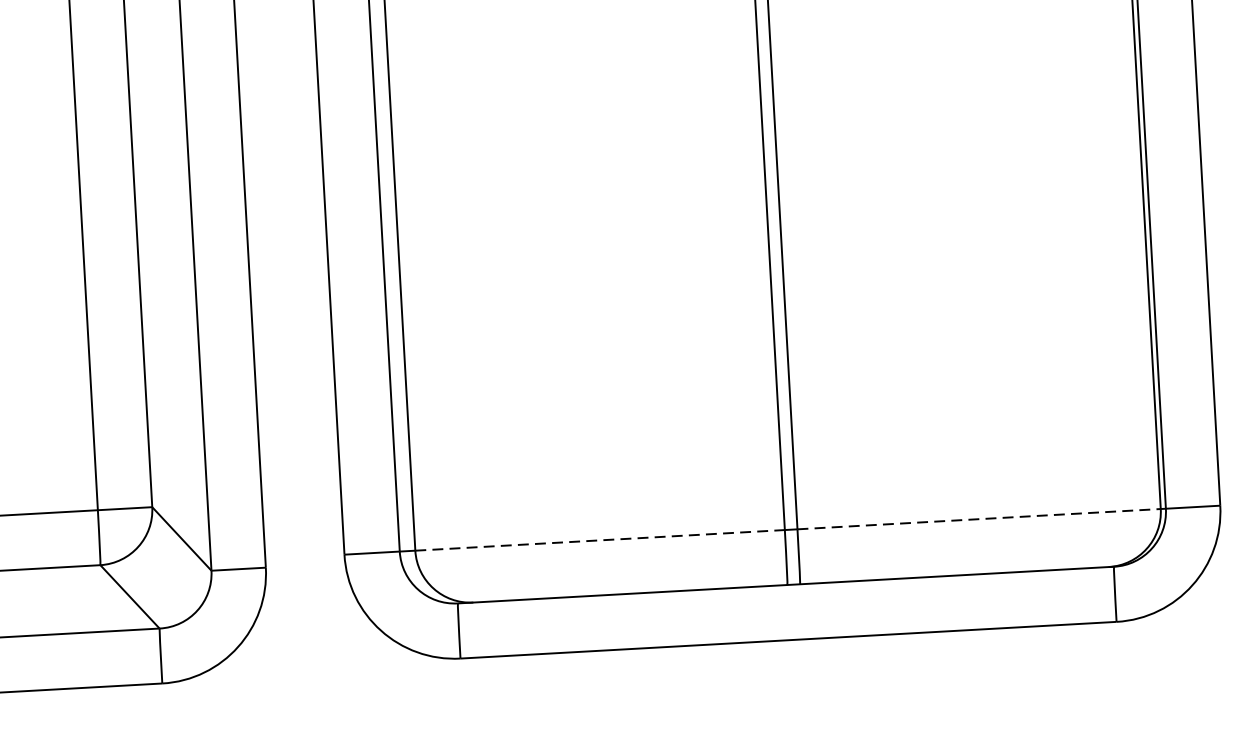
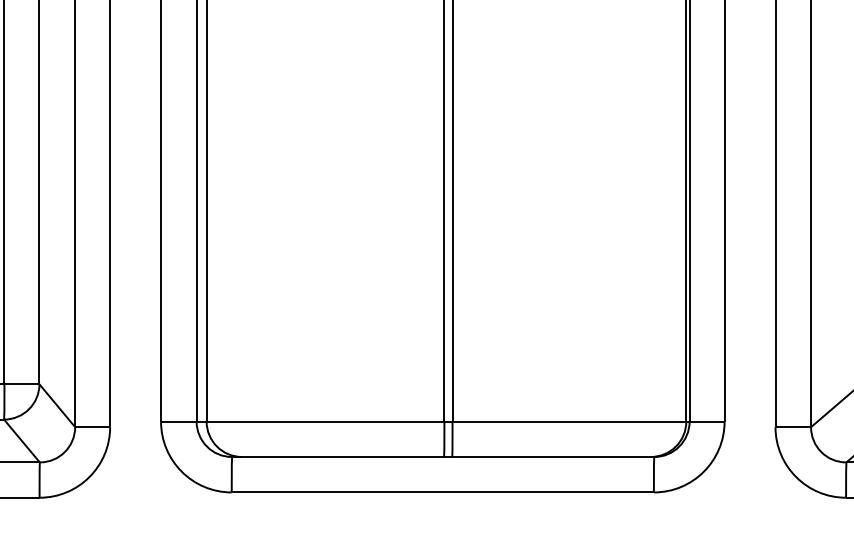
line: (979, 518) -> (569, 421), dashed -> solid
line: (600, 540) -> (325, 421), dashed -> solid

